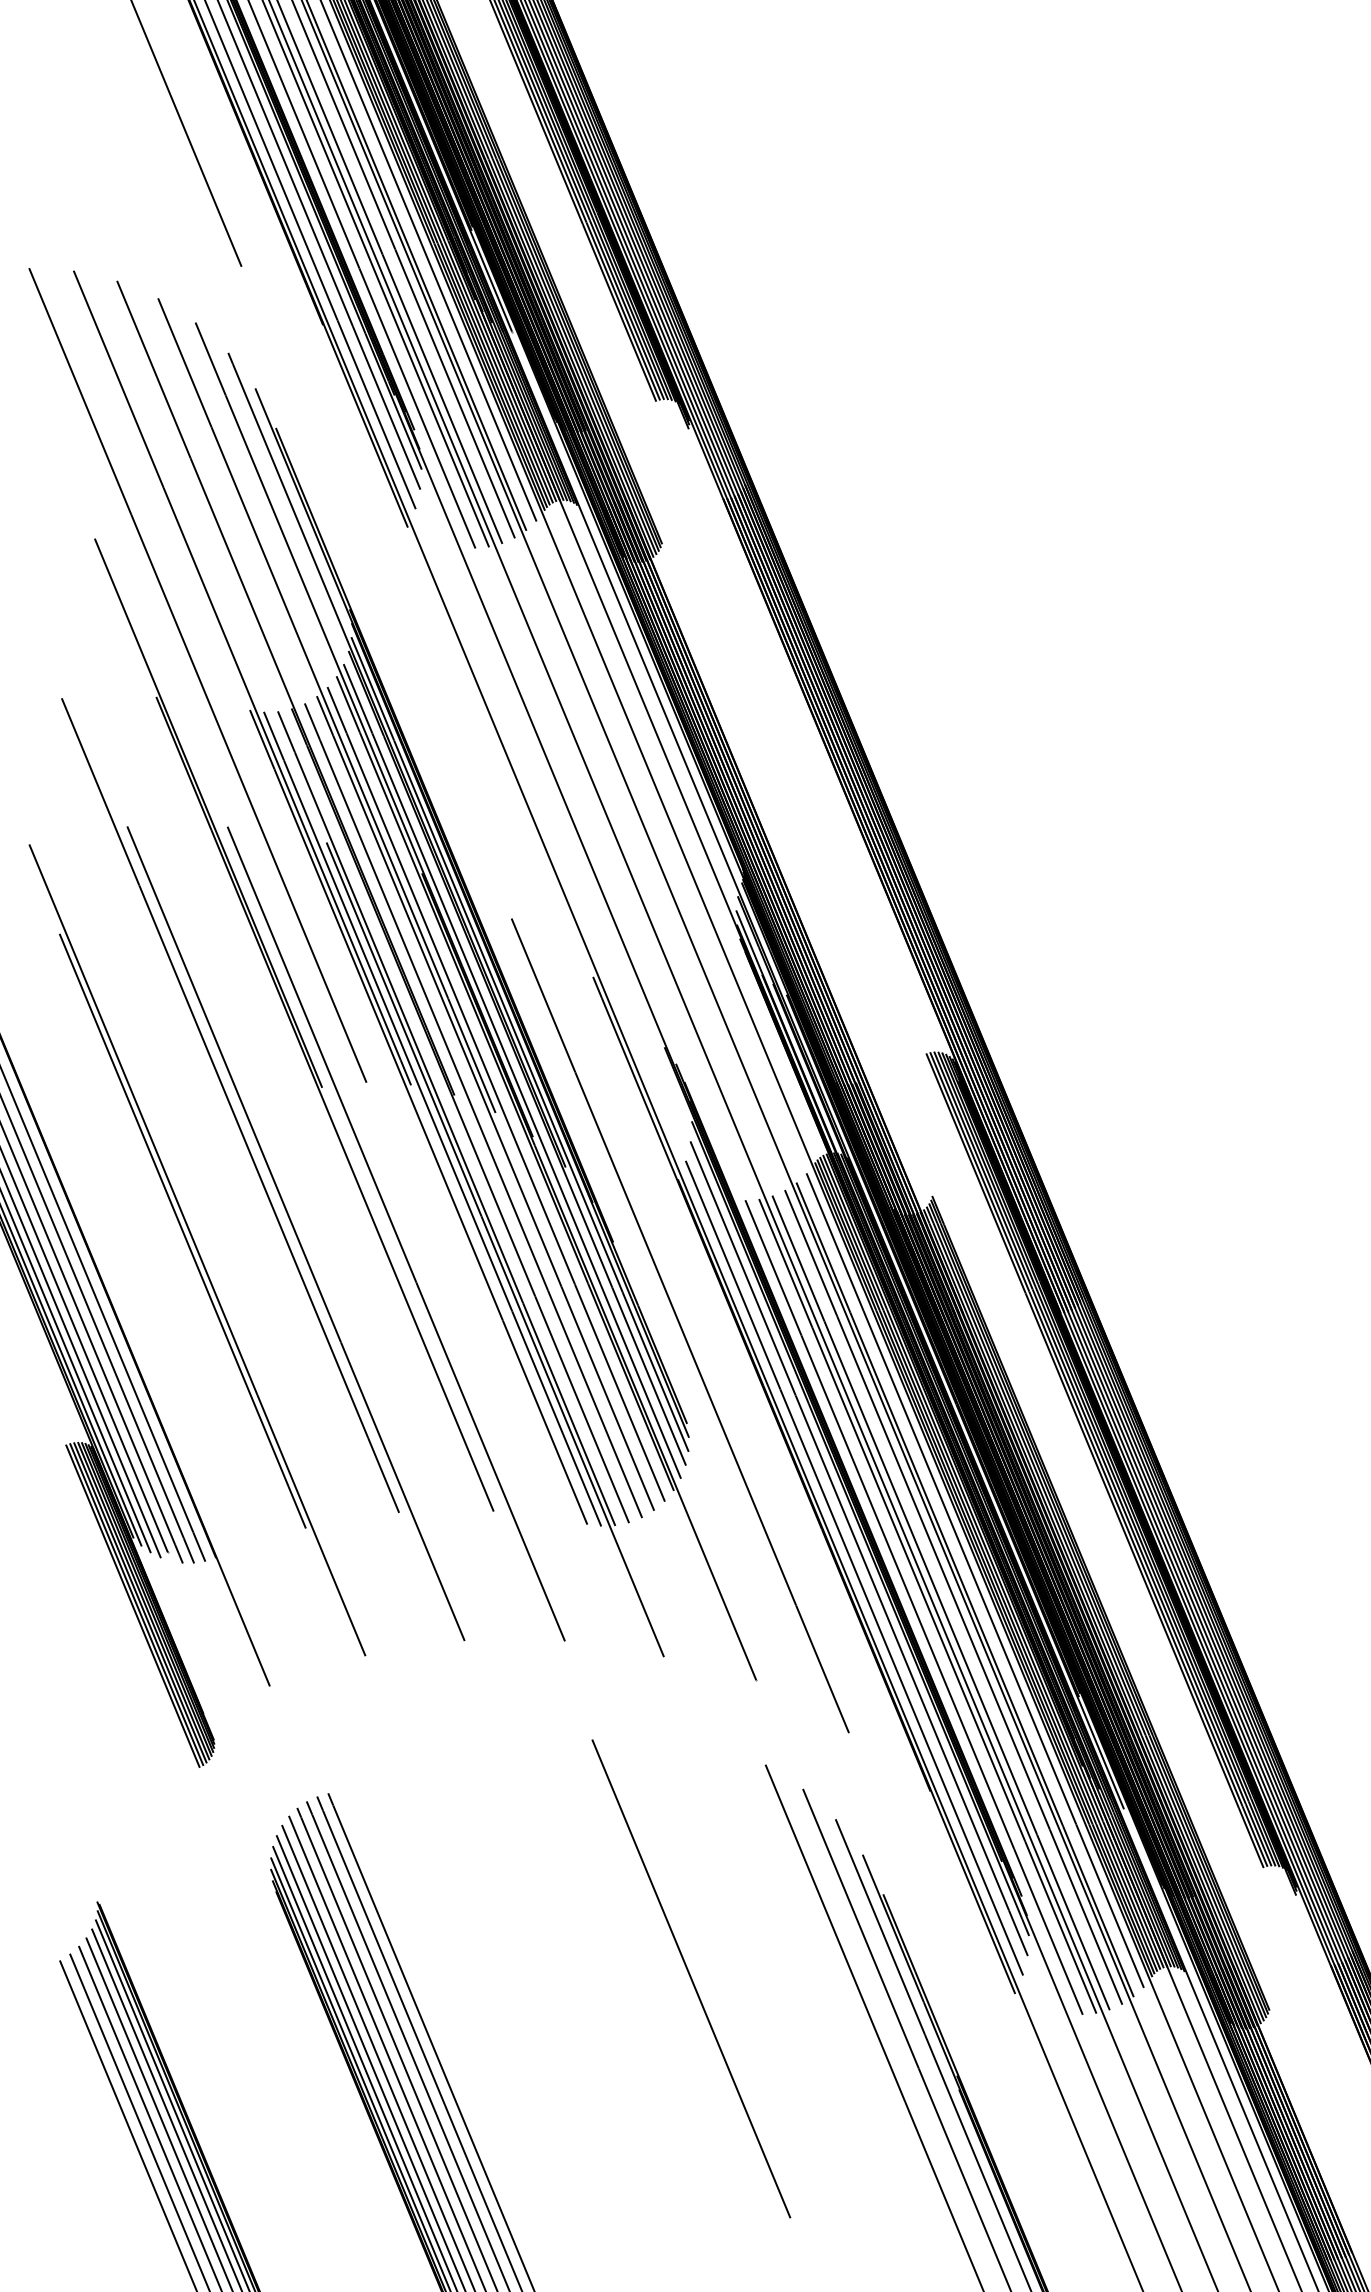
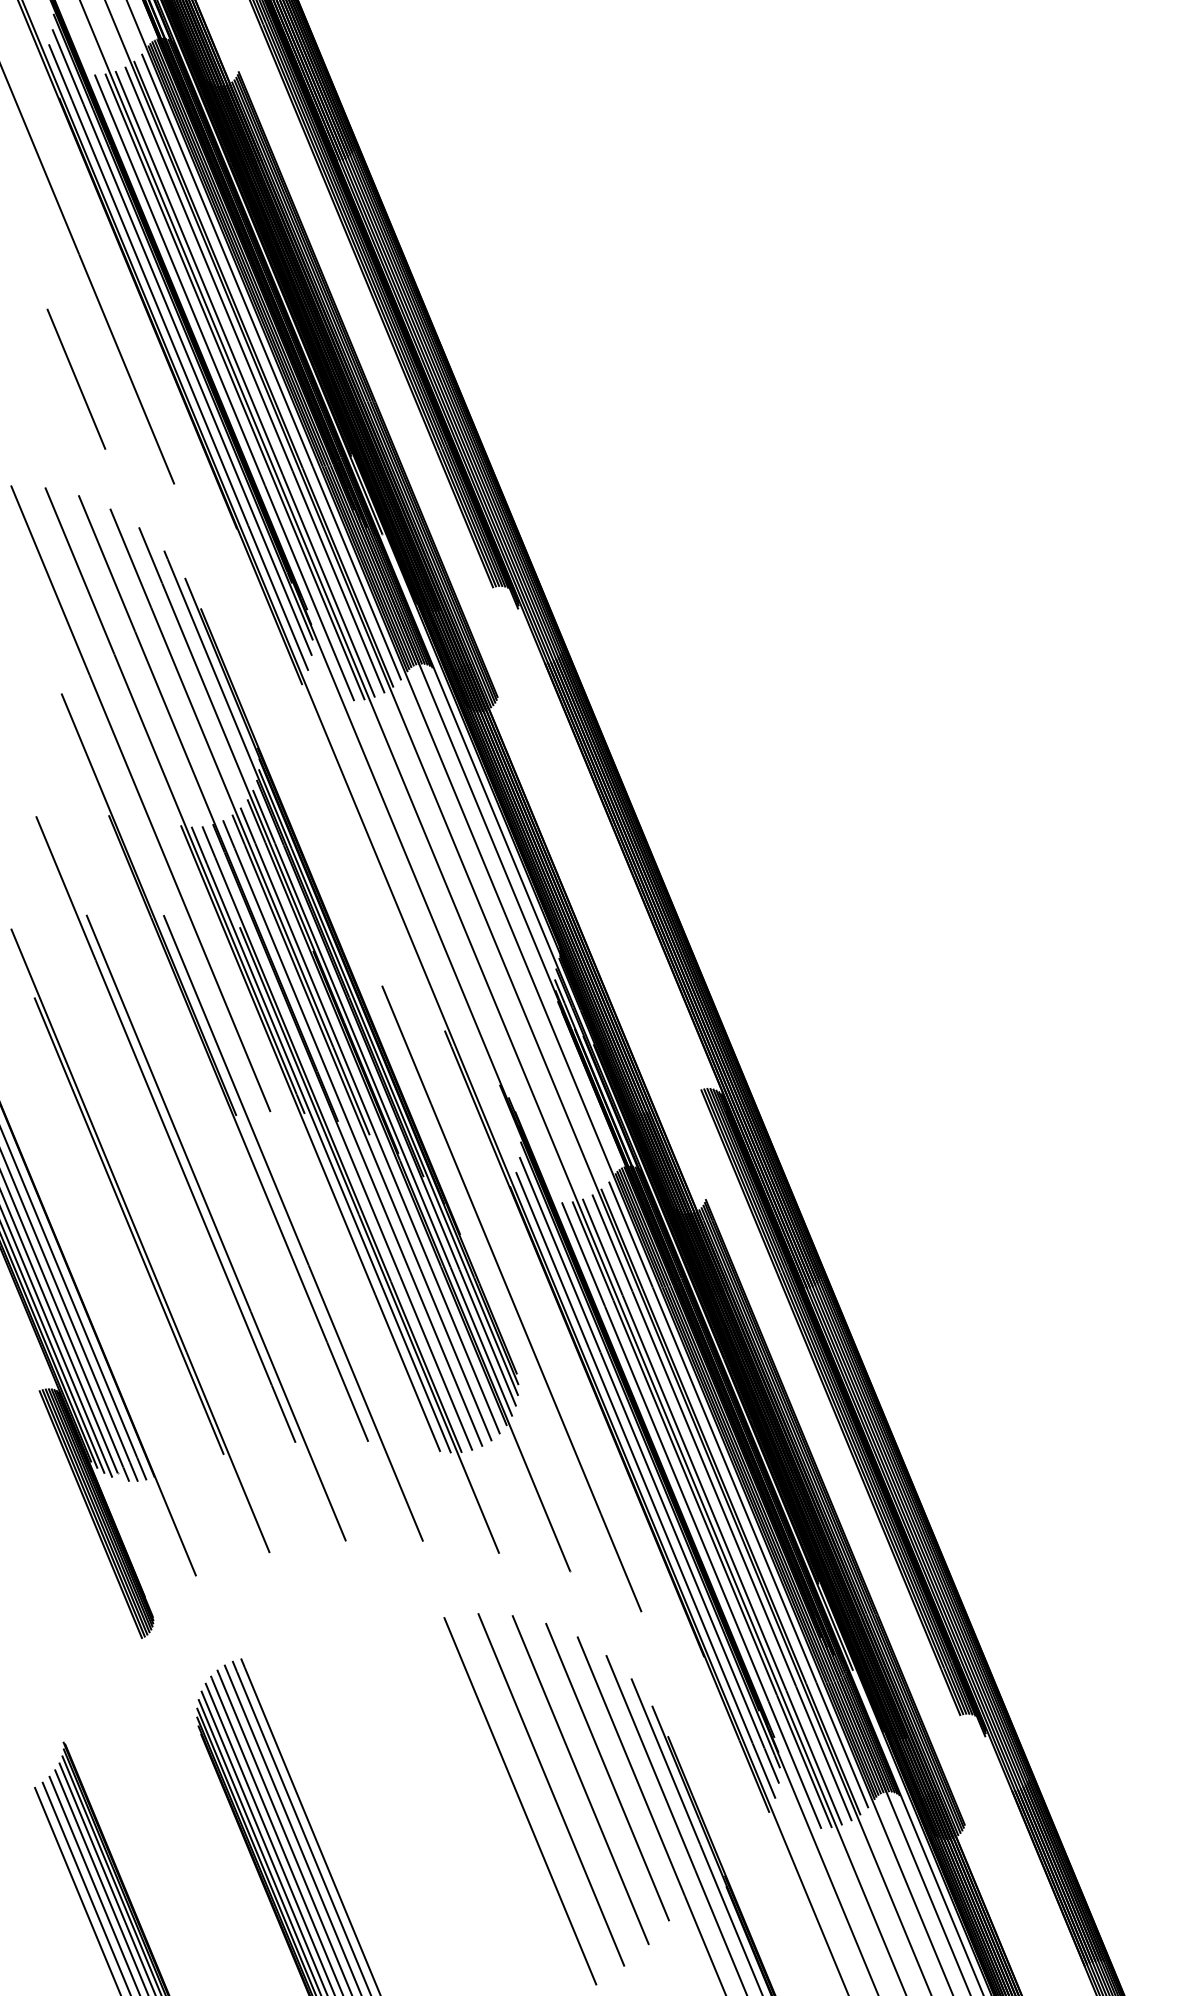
line: (114, 129) -> (76, 378), added
line: (804, 1941) -> (607, 1772), added
line: (769, 1950) -> (580, 1779), added
line: (731, 1963) -> (551, 1789), added

